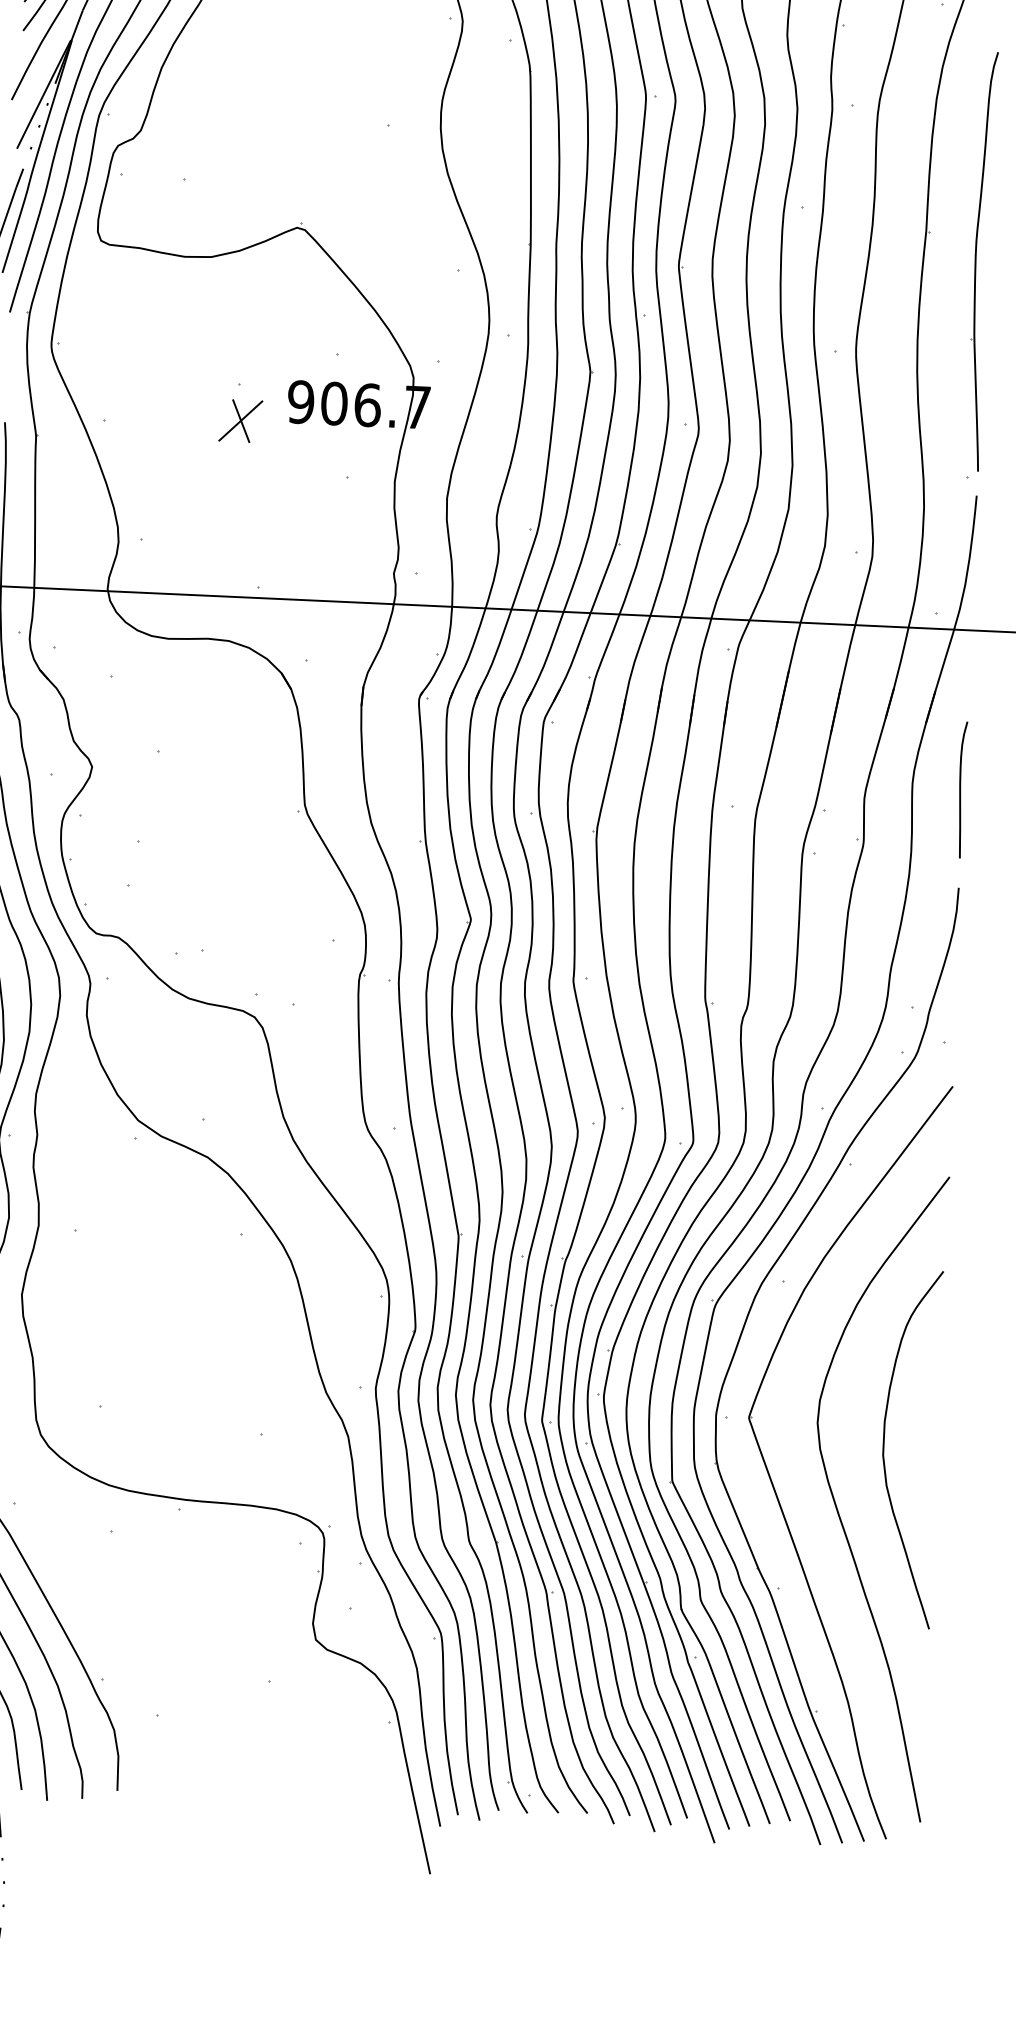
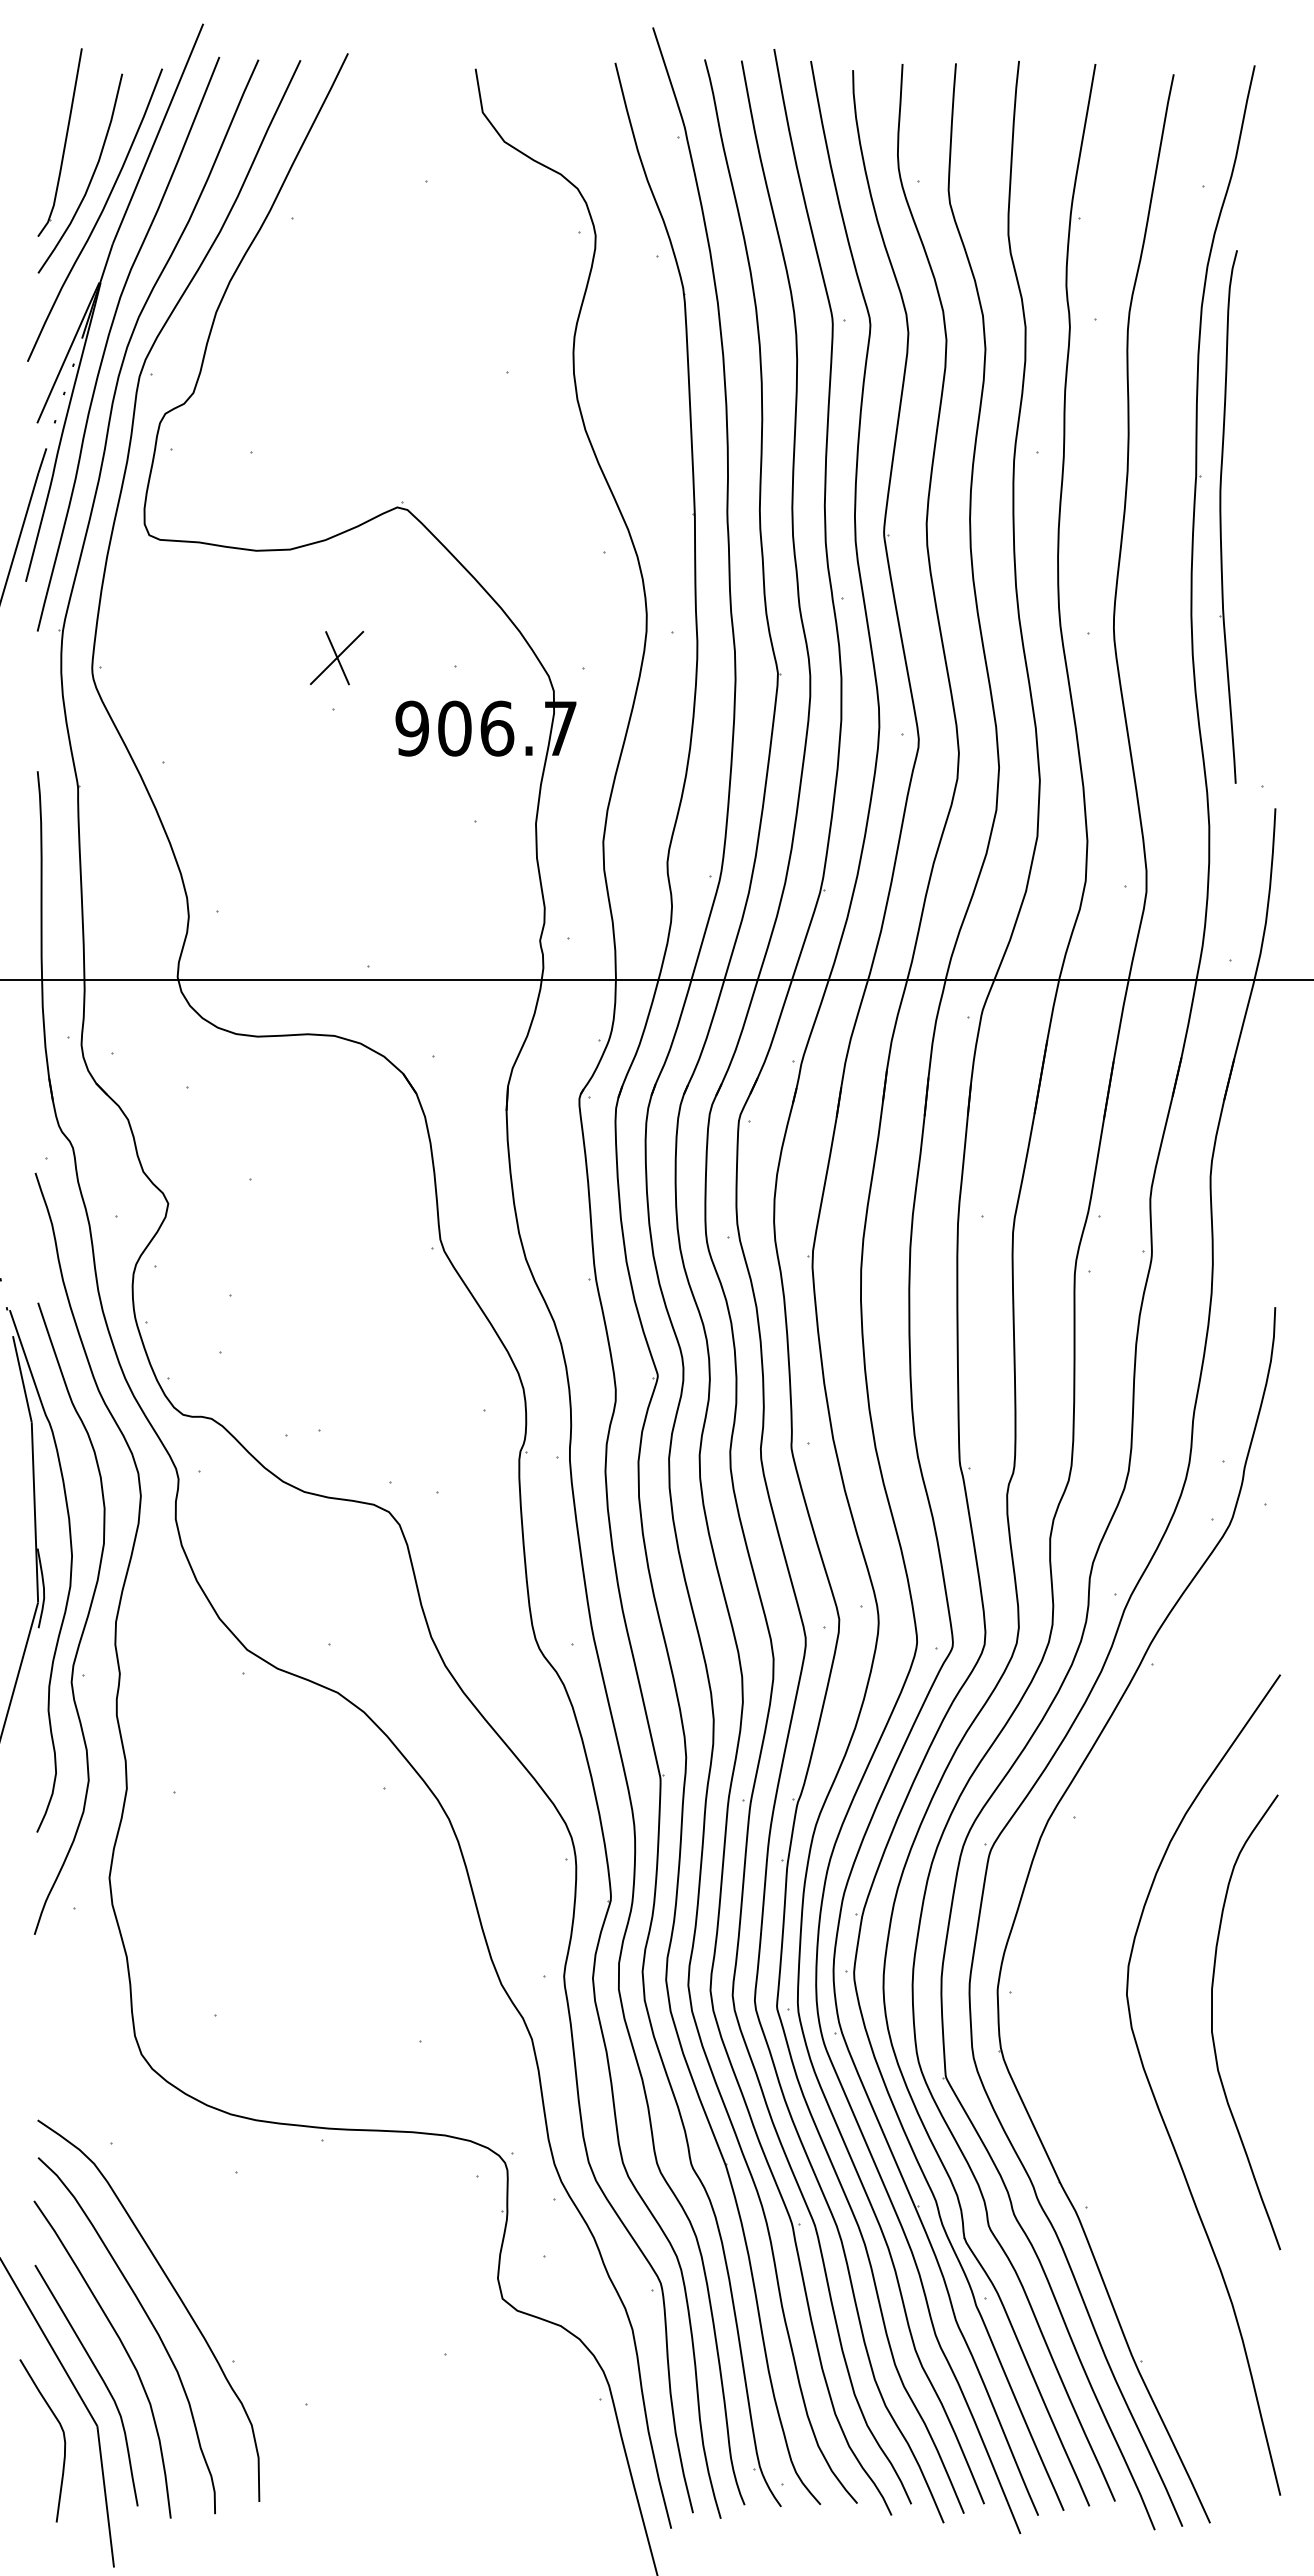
part: (976, 261) -> (1221, 516), moved
part: (241, 420) -> (337, 657), moved
curve: (961, 789) -> (1272, 1182), removed
part: (772, 1482) -> (1073, 2072), removed

